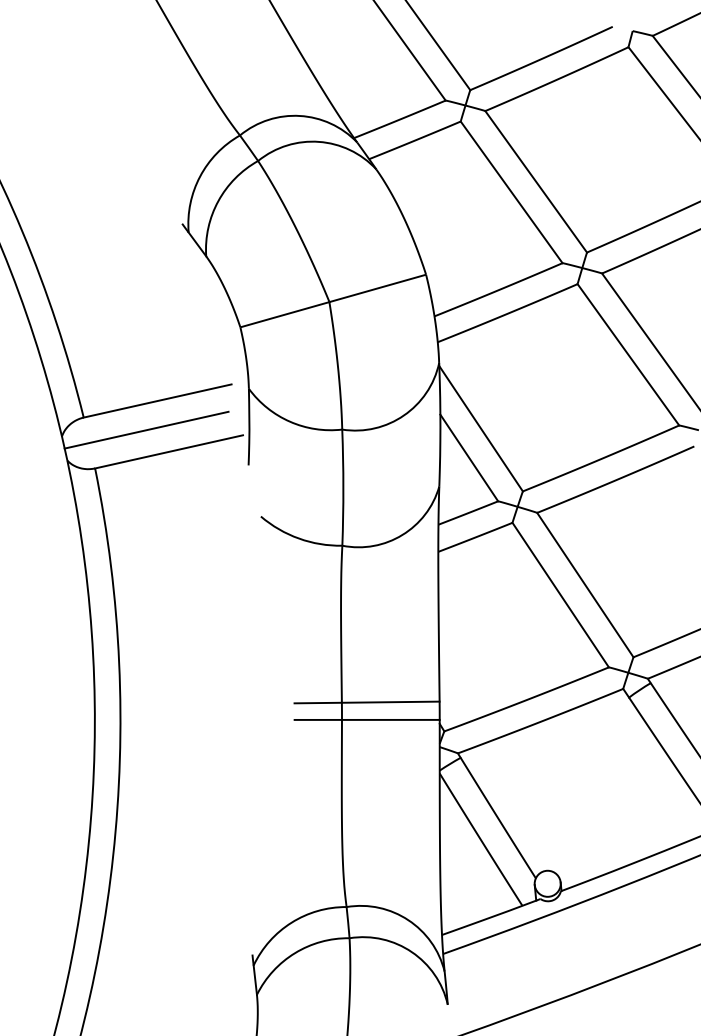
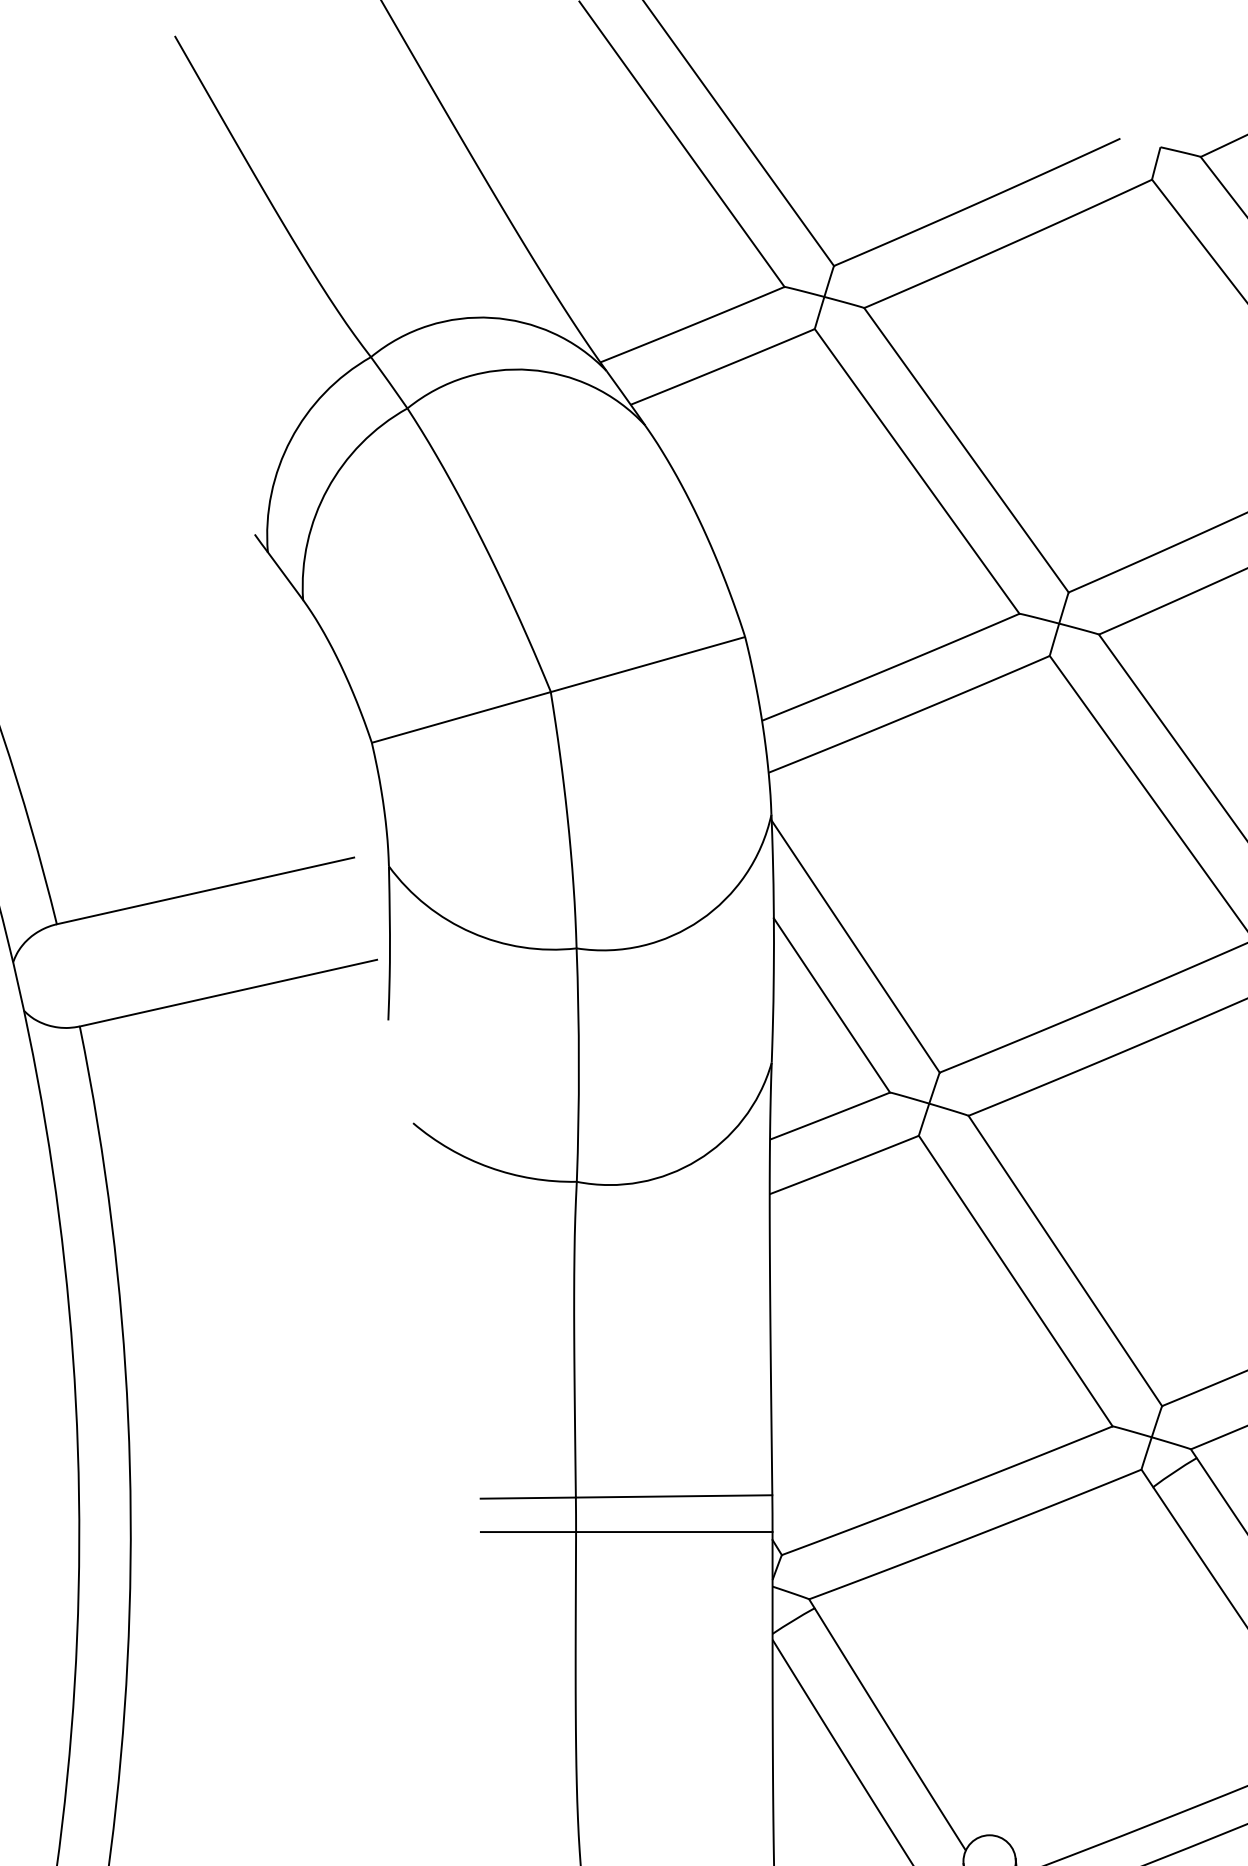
line: (146, 429) -> (183, 948), removed

